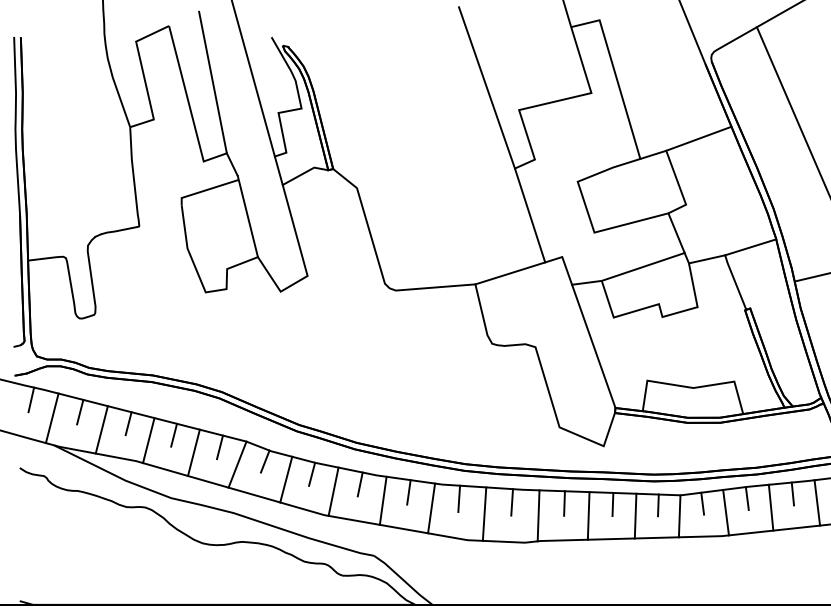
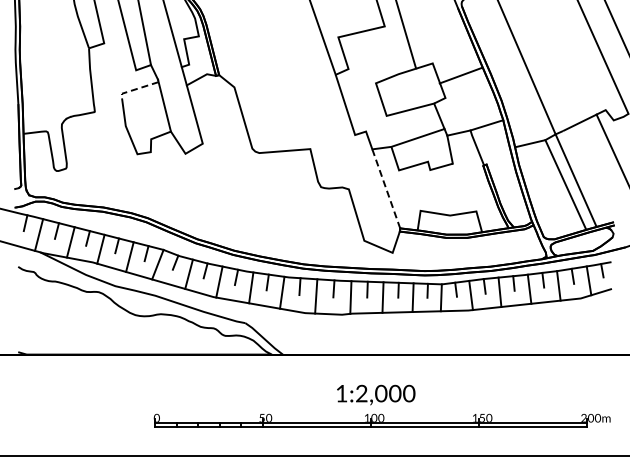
line: (698, 138) -> (460, 75), moved
line: (205, 189) -> (137, 88), solid -> dashed
line: (509, 274) -> (332, 142), removed
line: (594, 345) -> (386, 188), solid -> dashed

